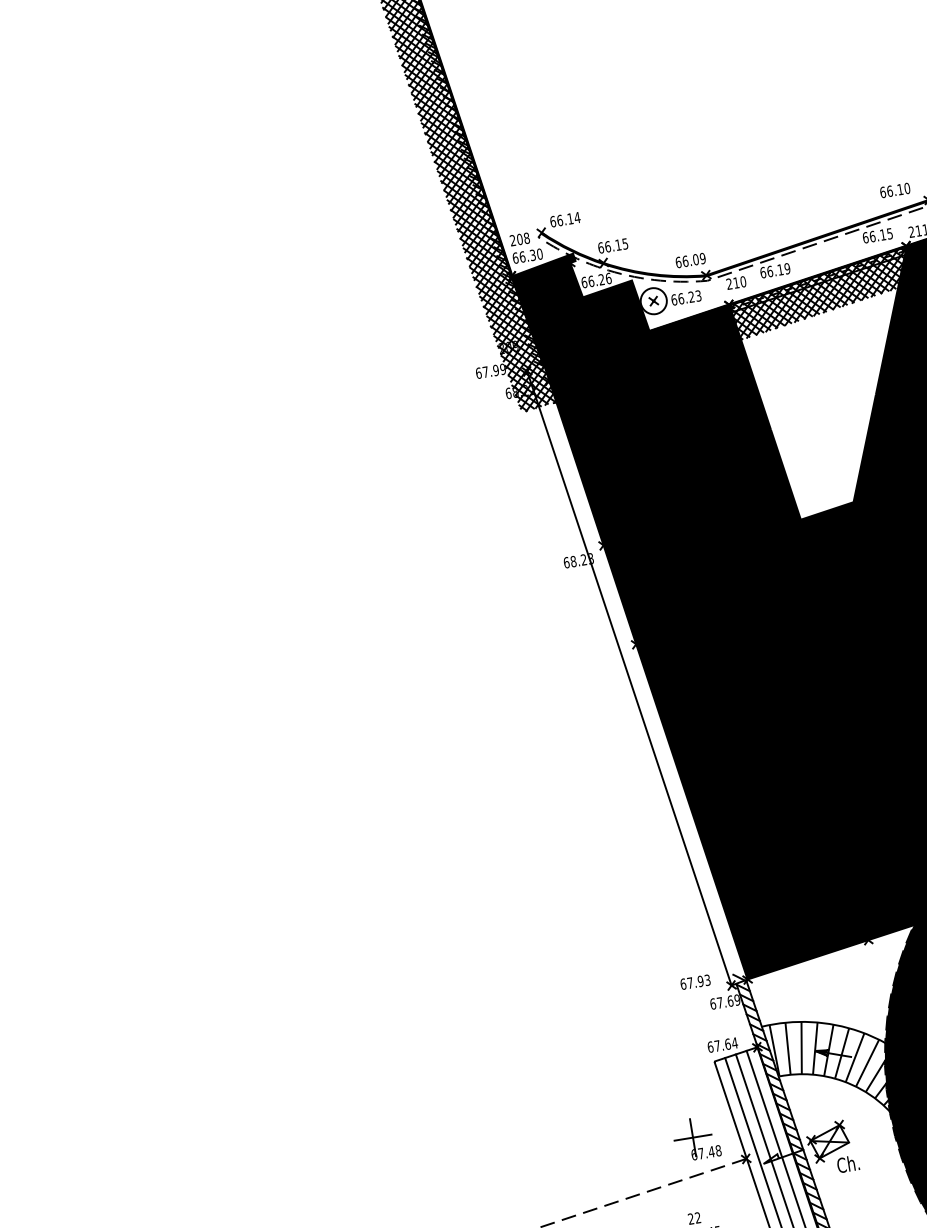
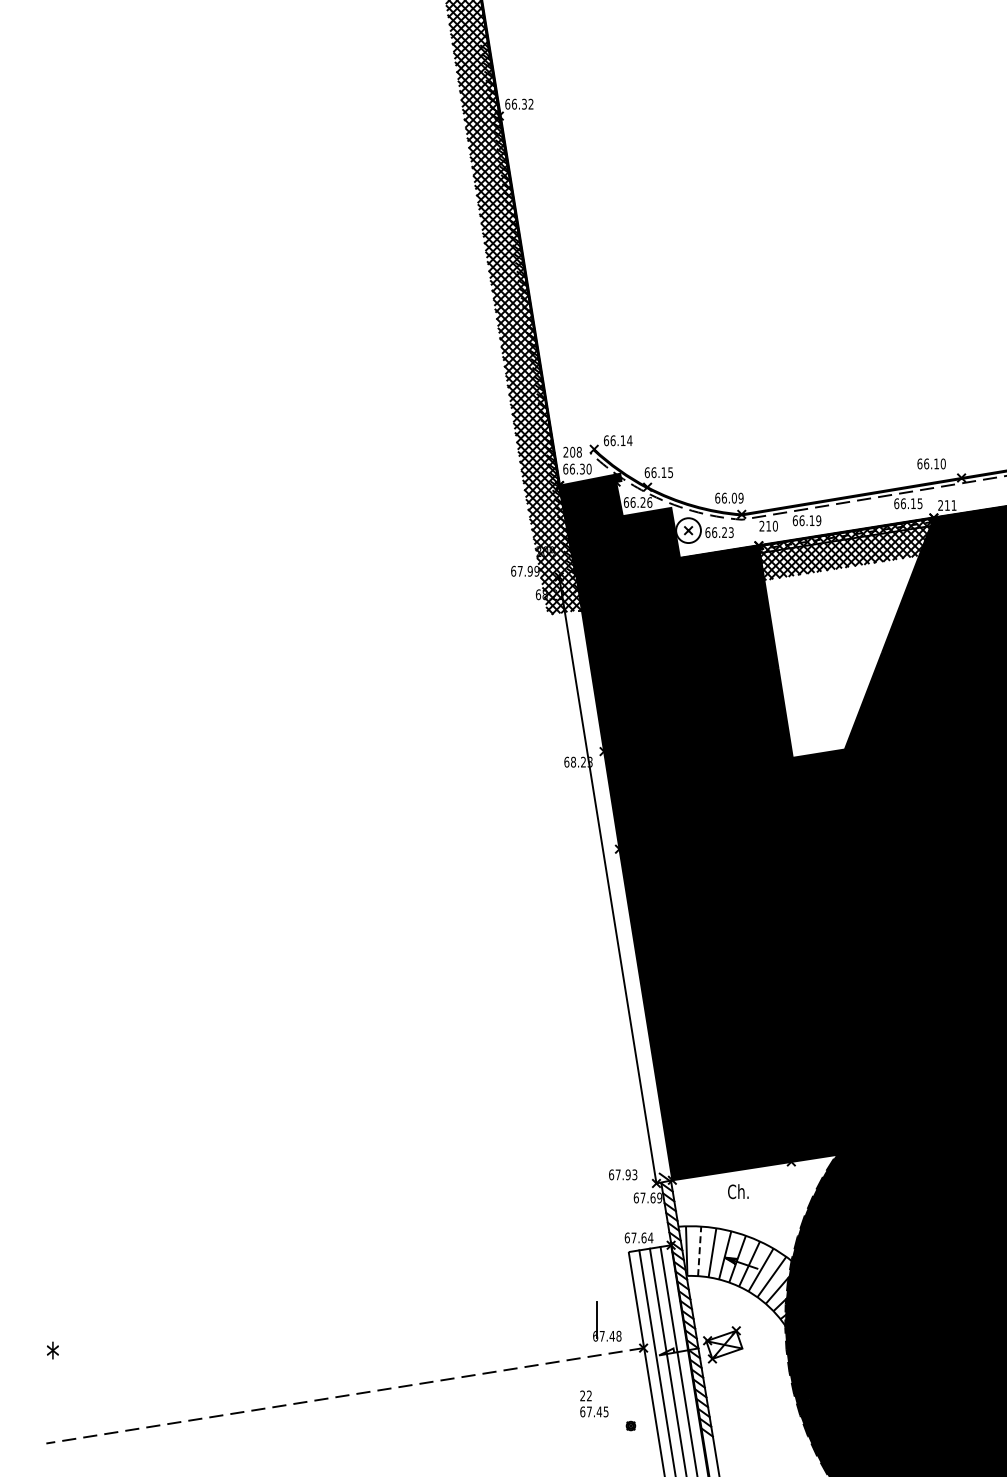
line: (787, 1048) -> (699, 1251), solid -> dashed
line: (692, 1138) -> (596, 1320), removed
text: (848, 1163) -> (738, 1191), moved

